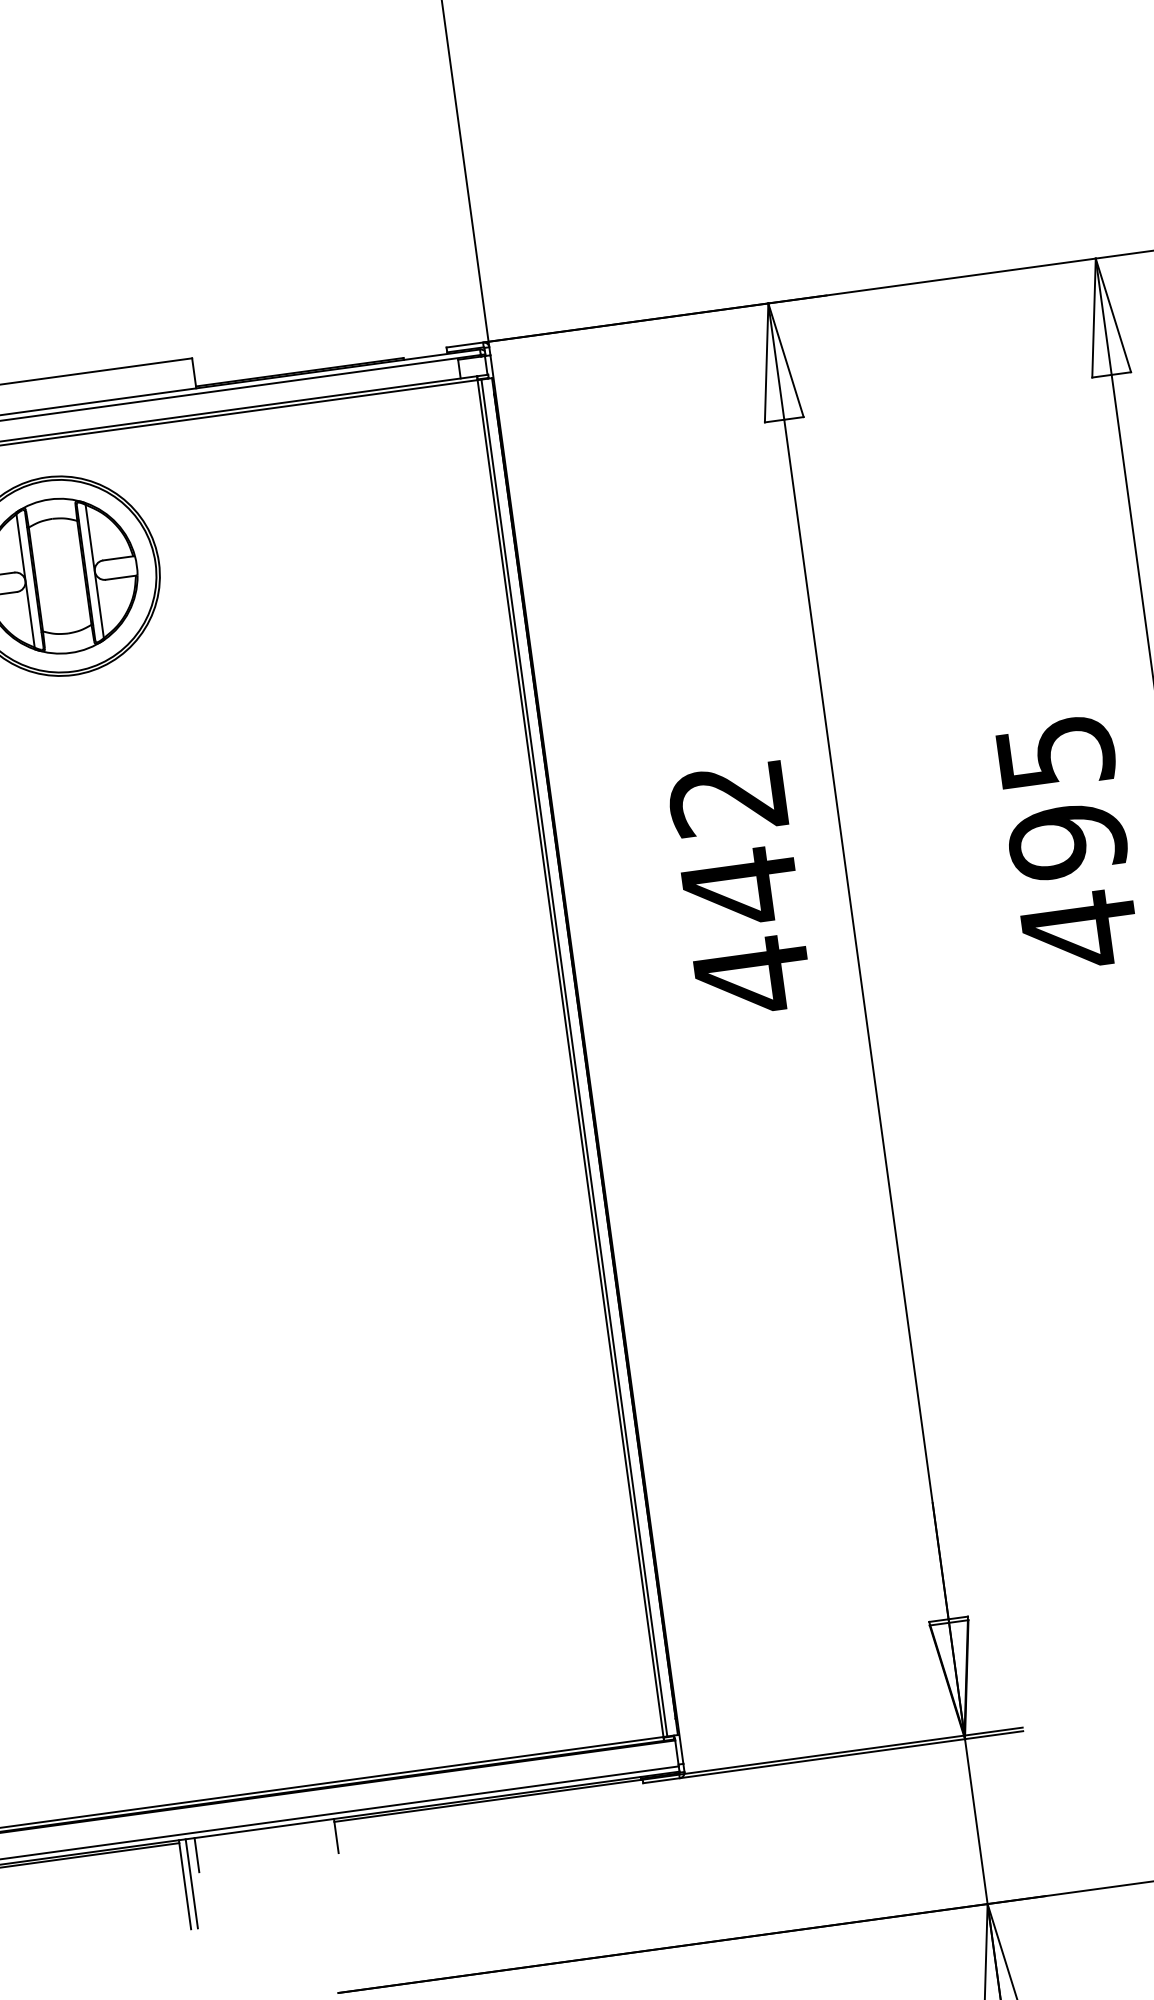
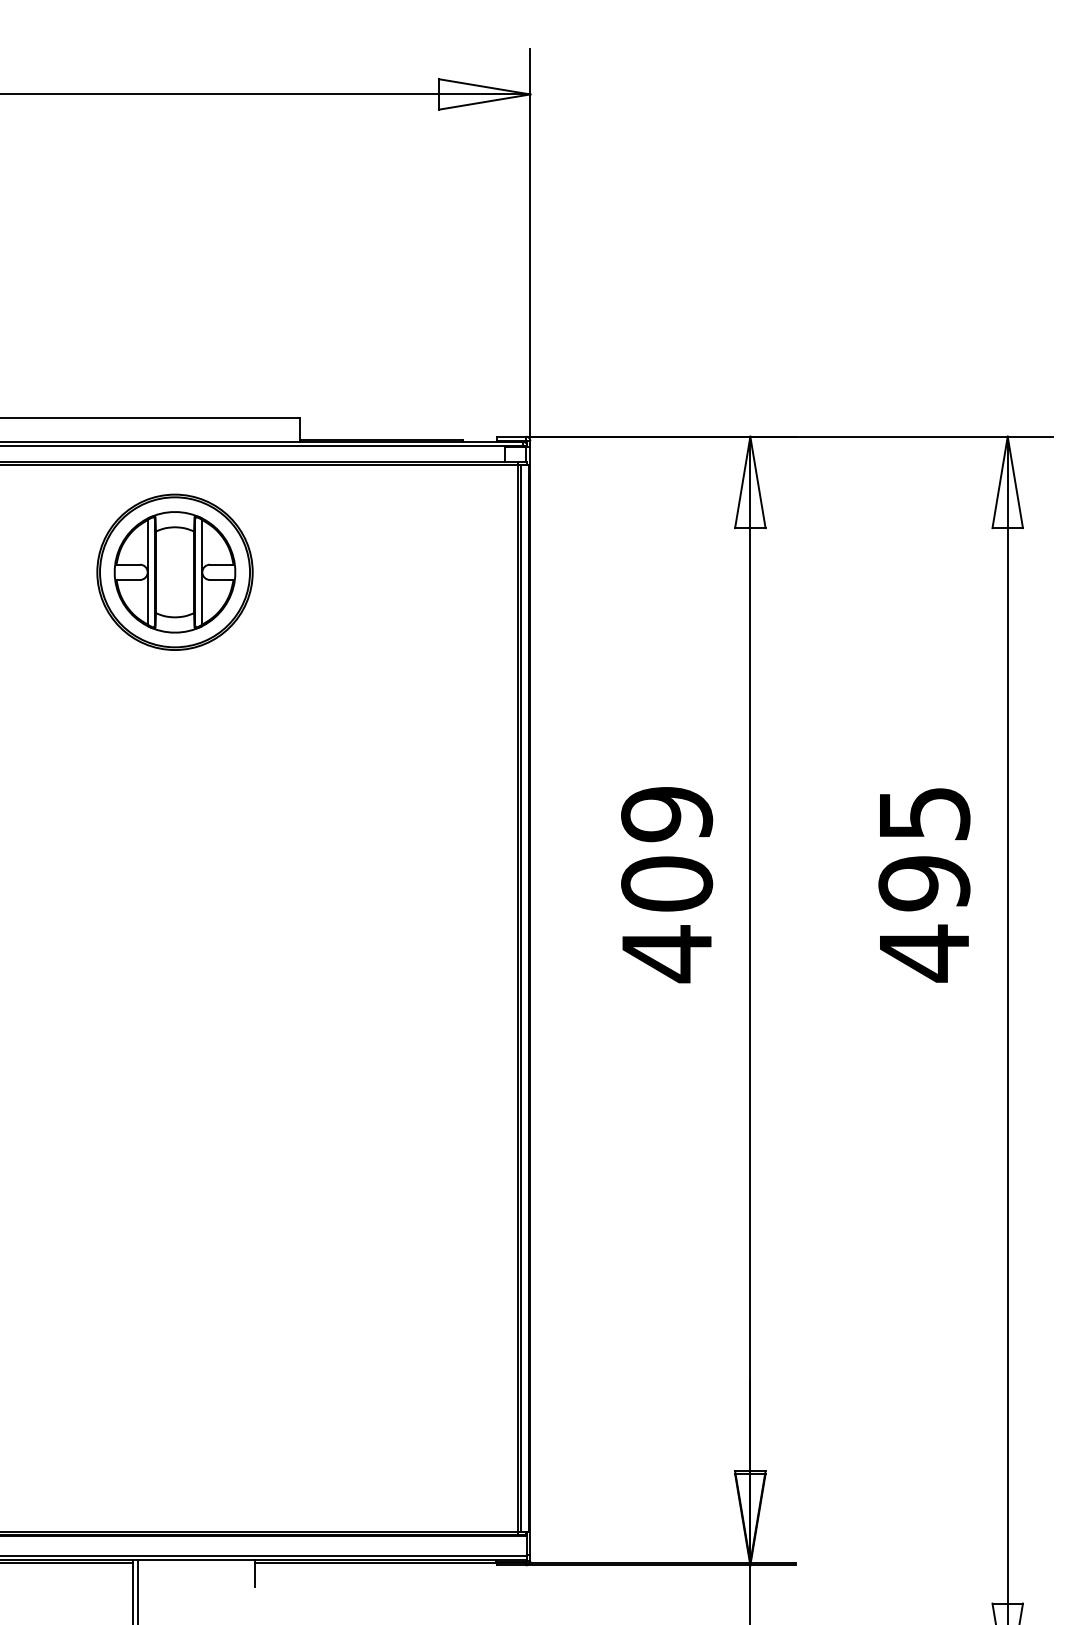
text: (735, 844) -> (667, 850), 442 -> 409
line: (197, 1854) -> (145, 1573), removed

